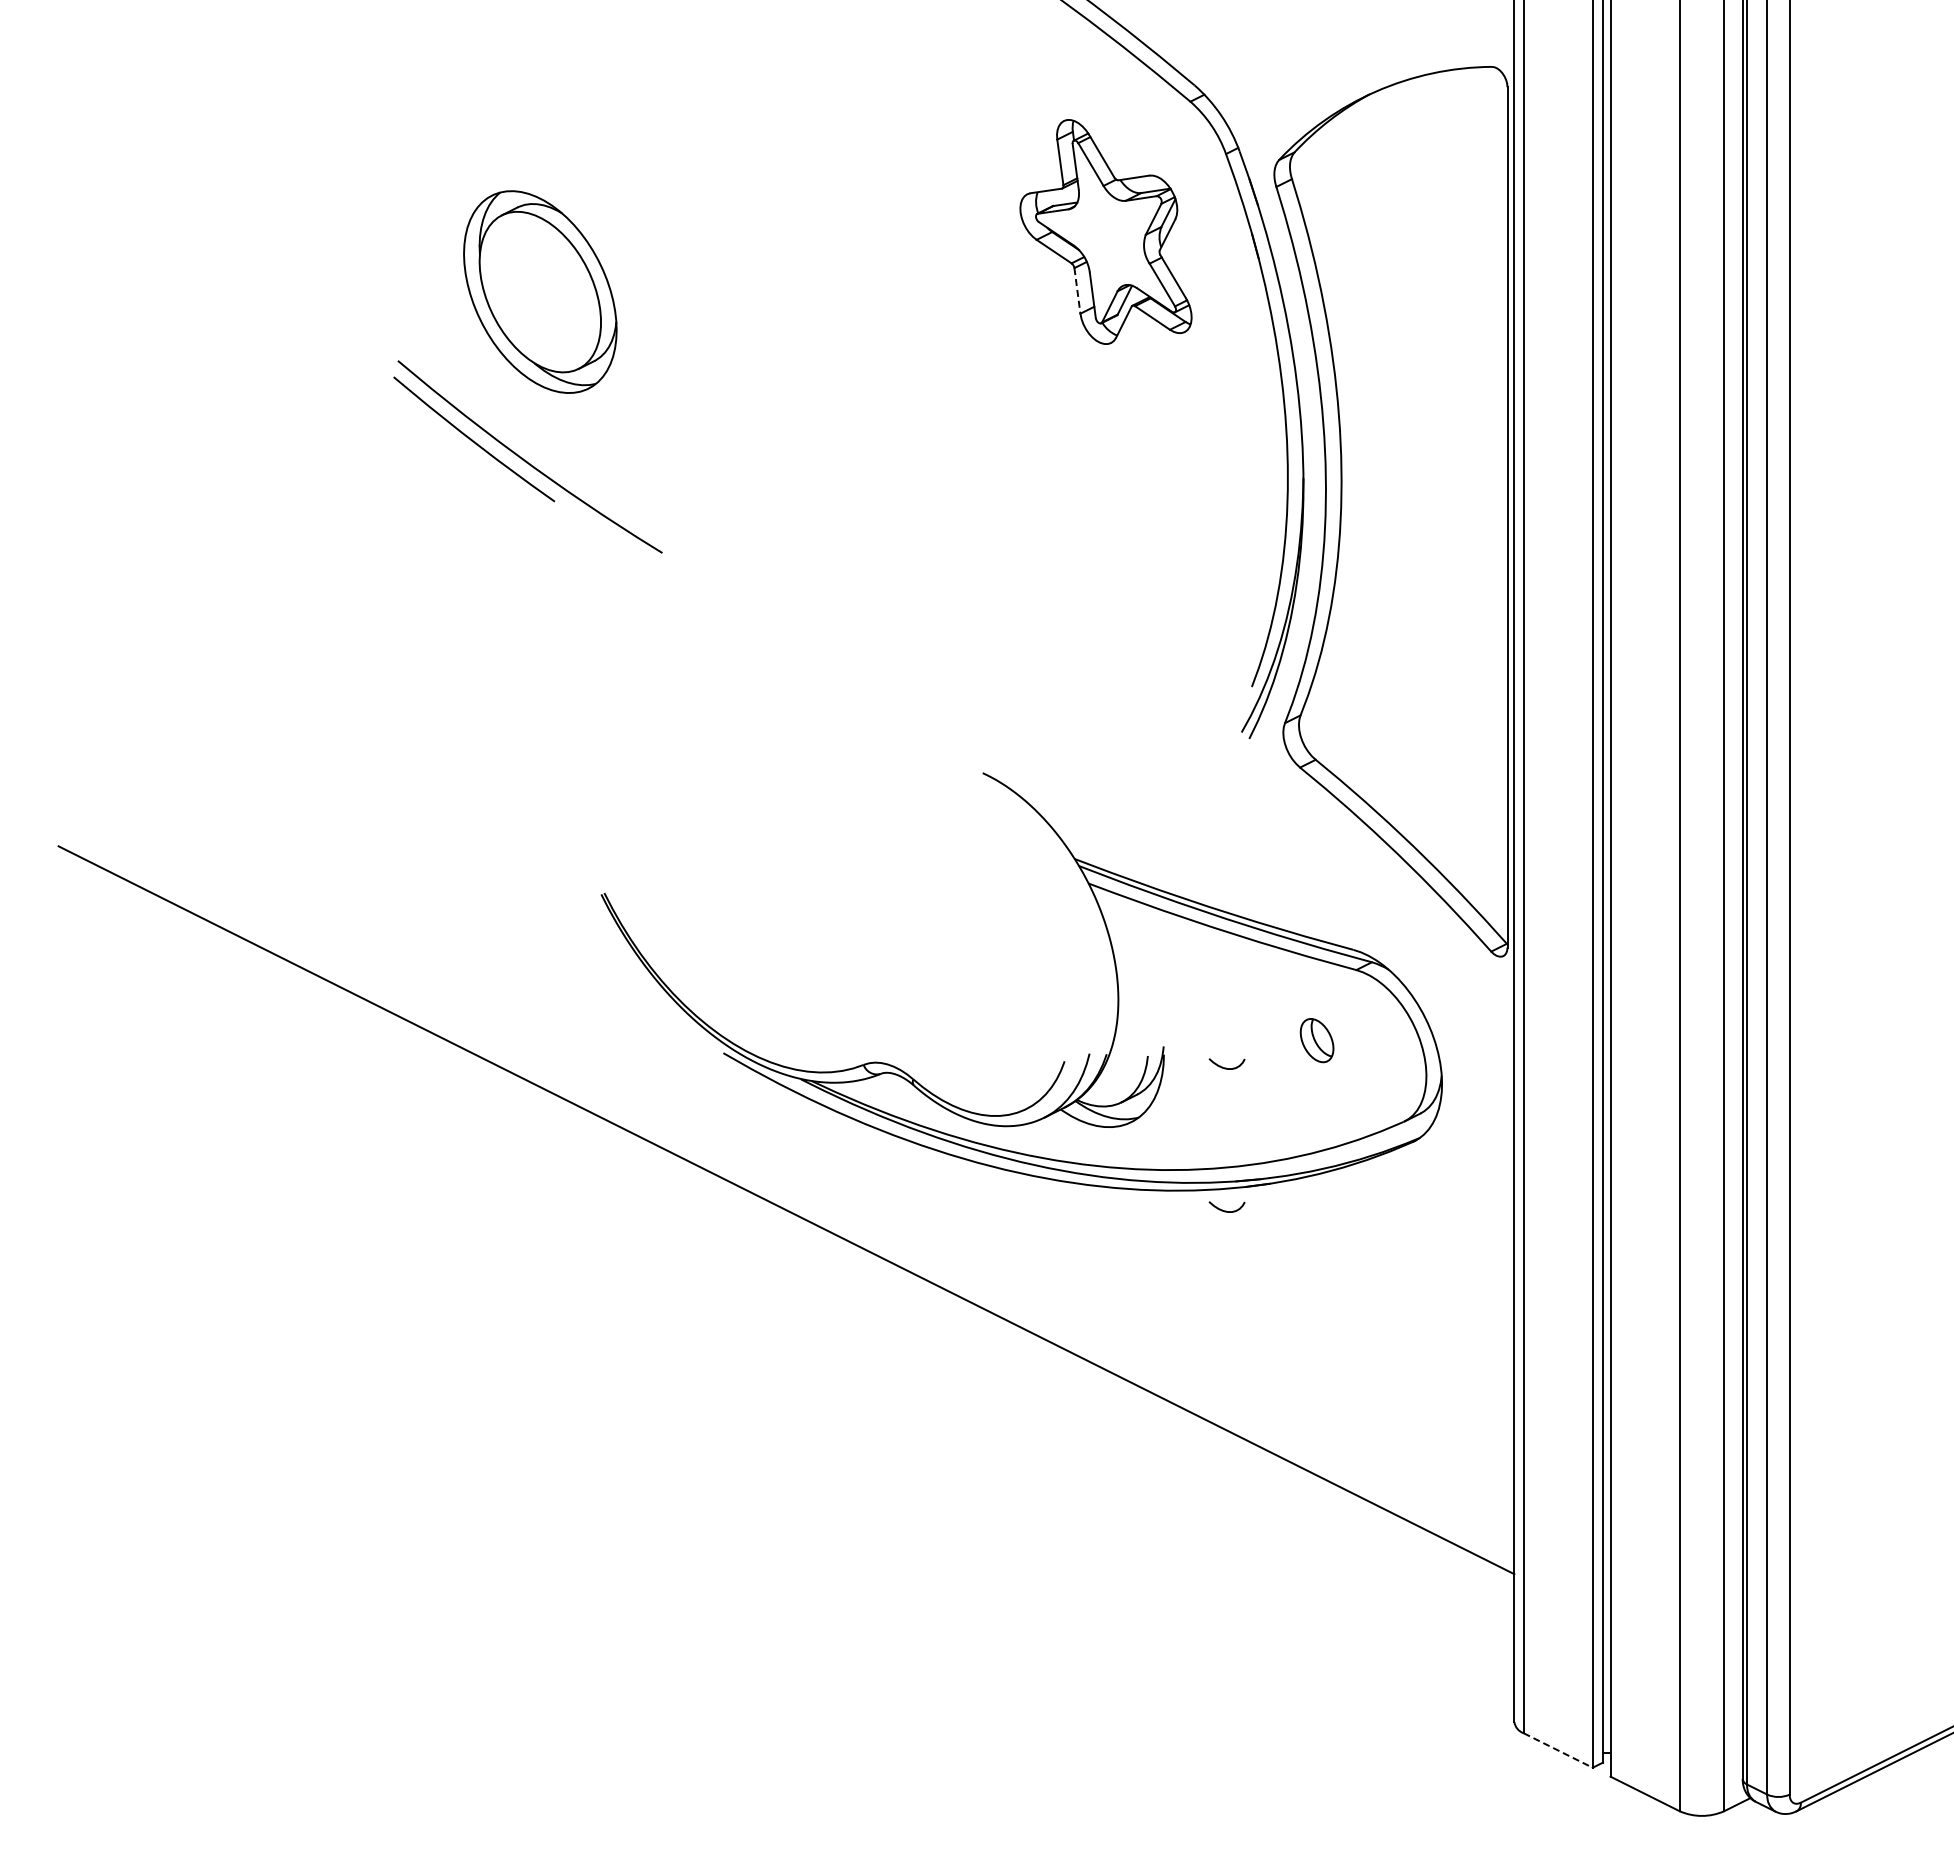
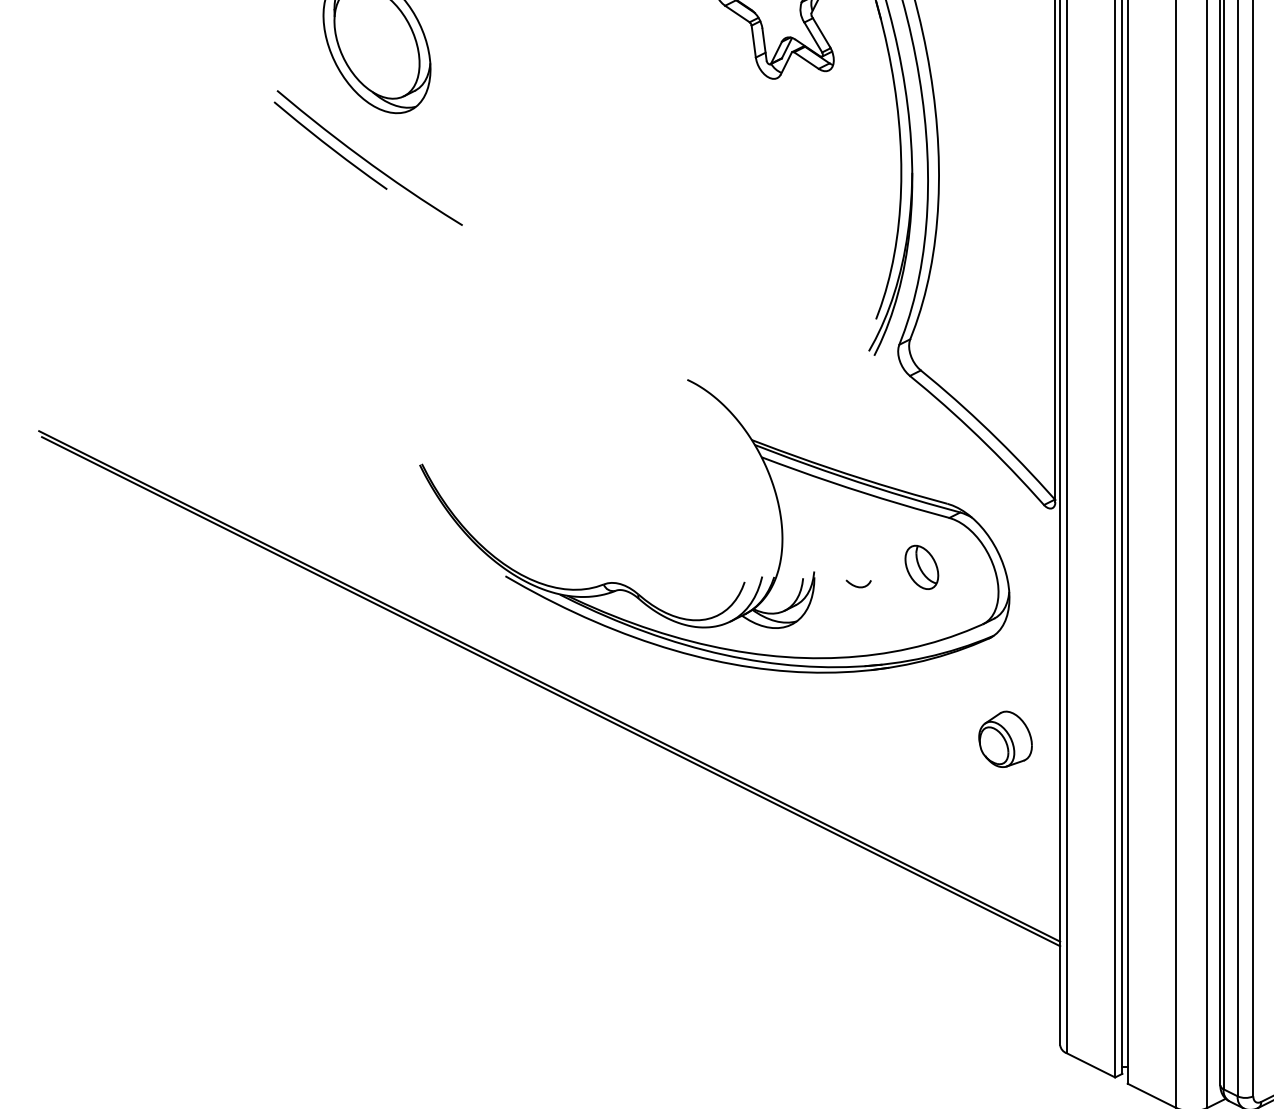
line: (1077, 290) -> (753, 41), dashed -> solid
part: (1316, 1040) -> (921, 567), size x1.43
curve: (1226, 1210) -> (858, 686), removed
line: (788, 1217) -> (551, 691), added
part: (1436, 1285) -> (1005, 739), added
line: (1558, 1750) -> (1091, 1065), dashed -> solid

